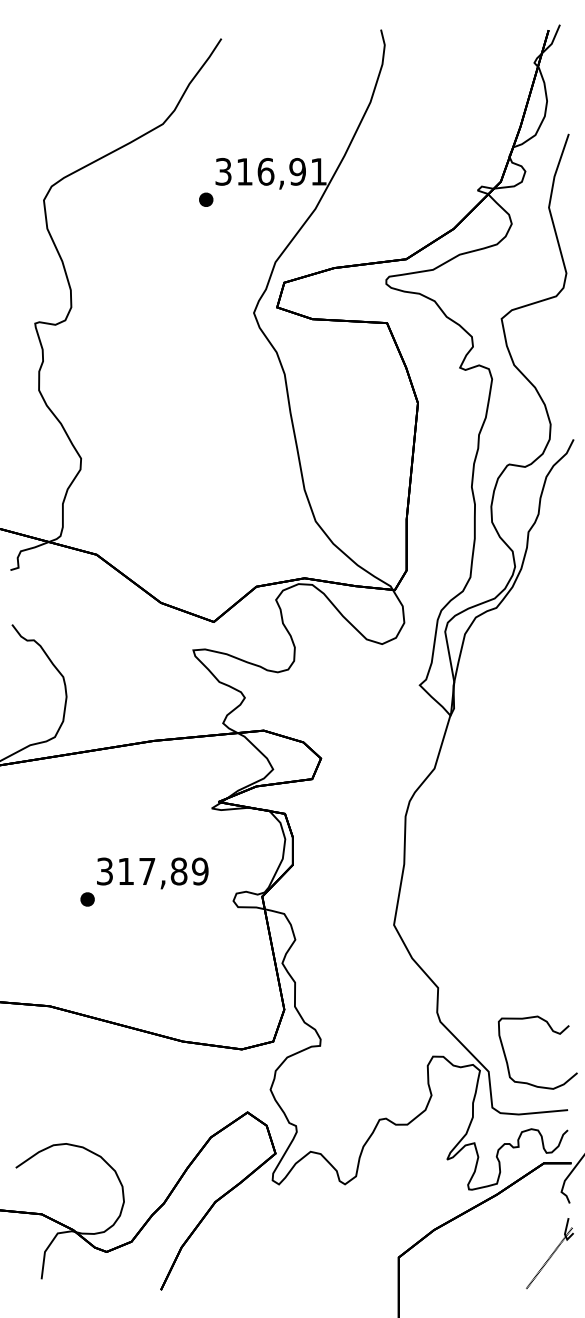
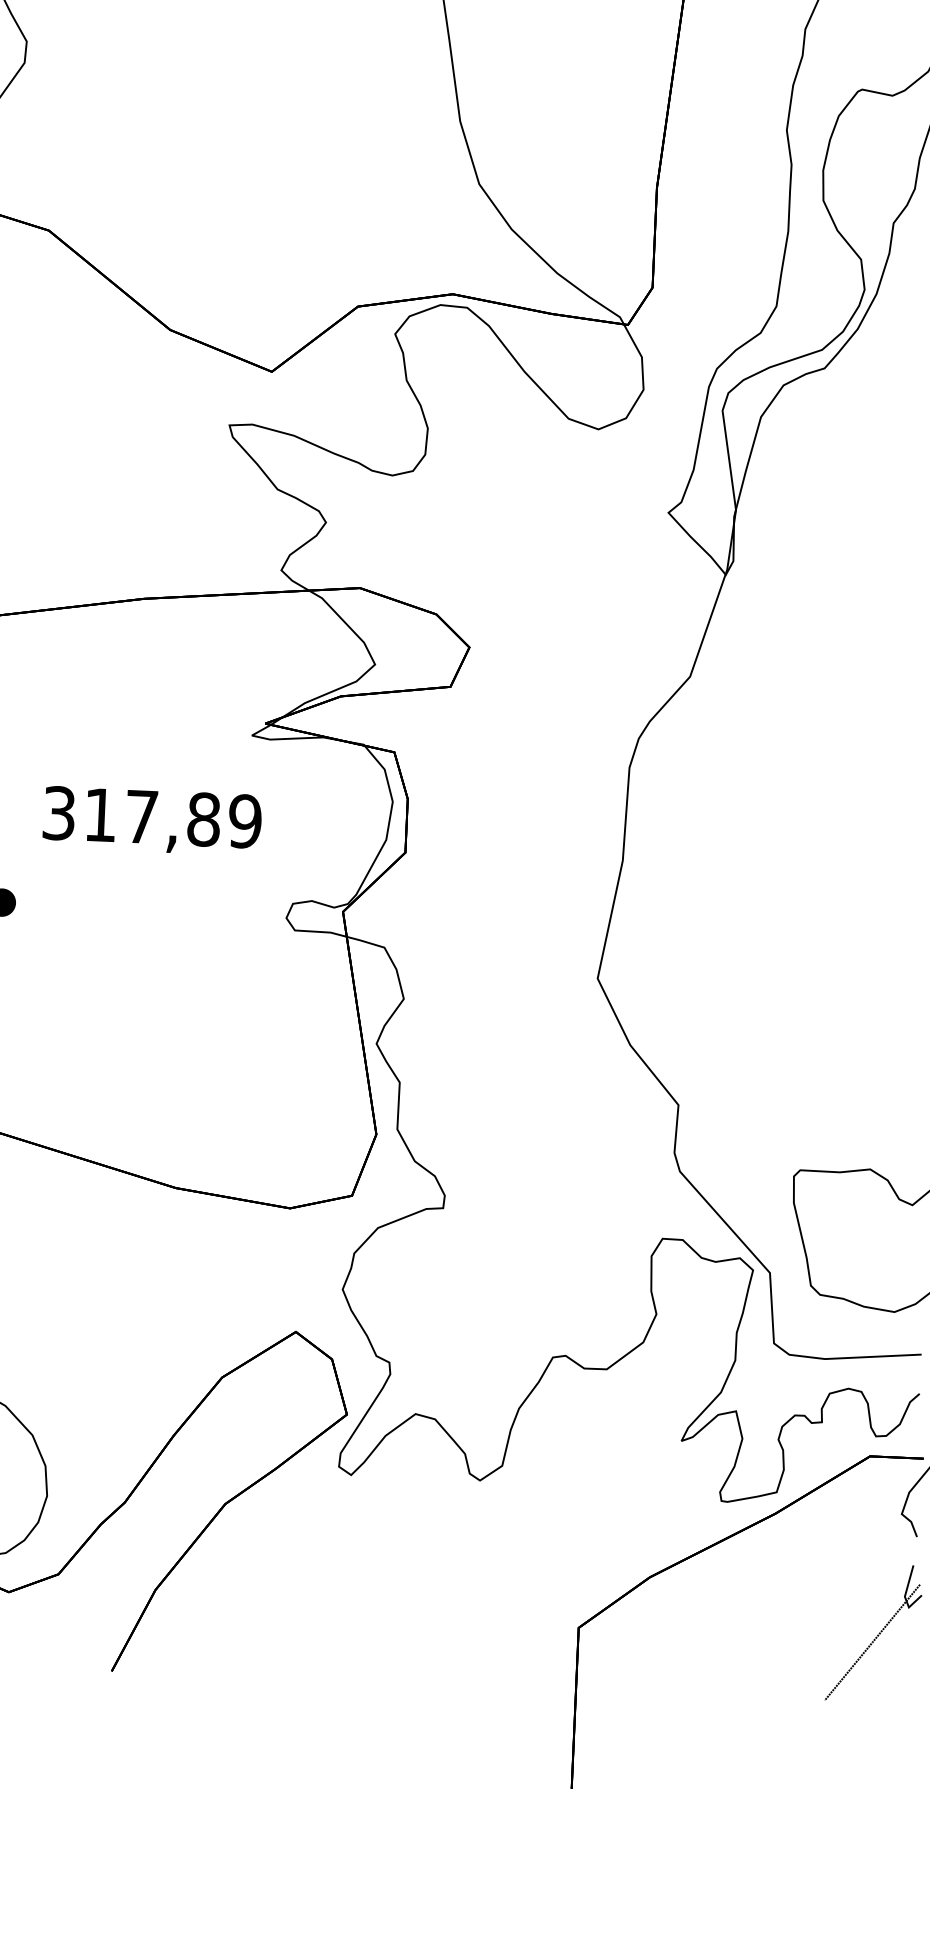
text: (152, 873) -> (151, 821), moved

